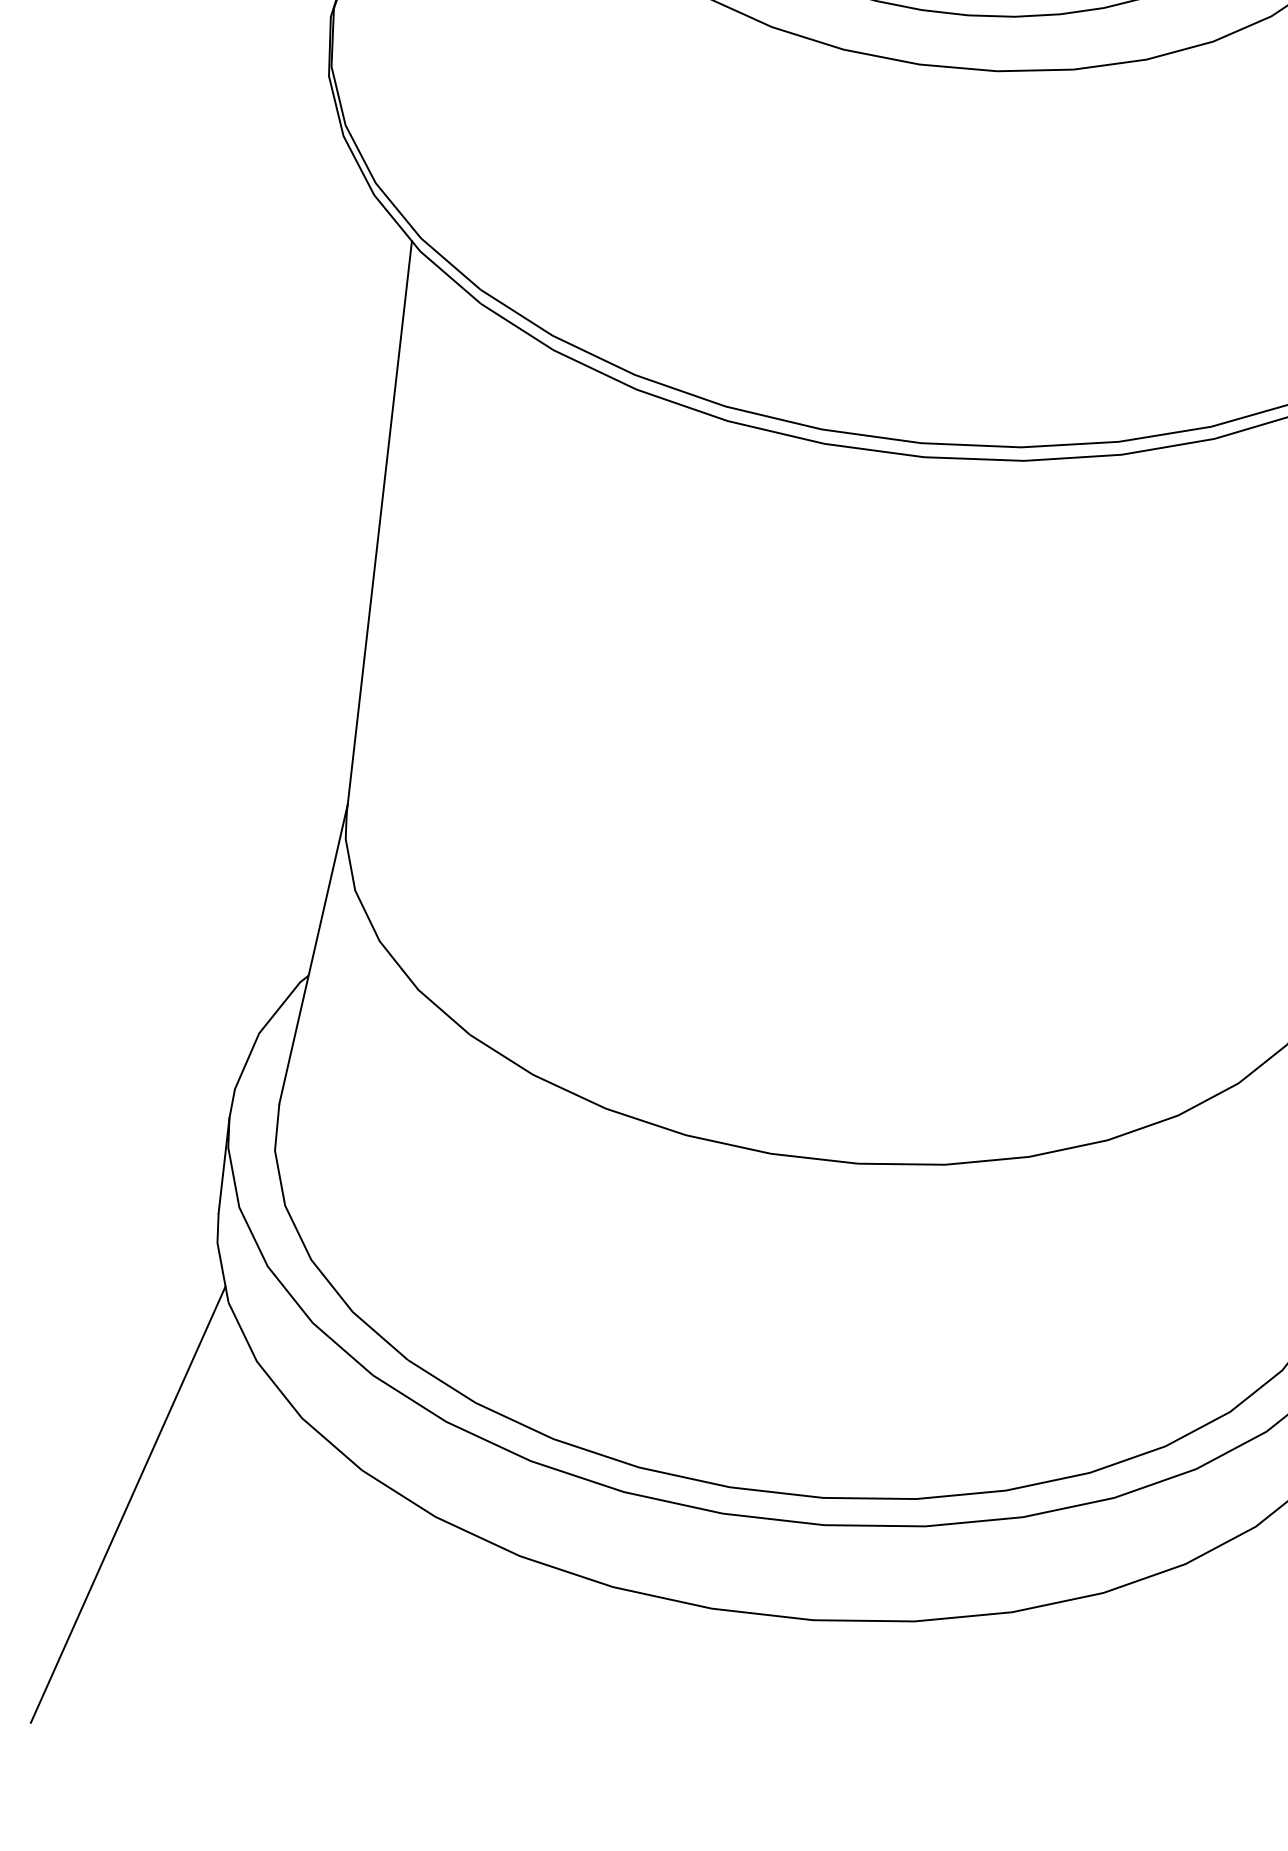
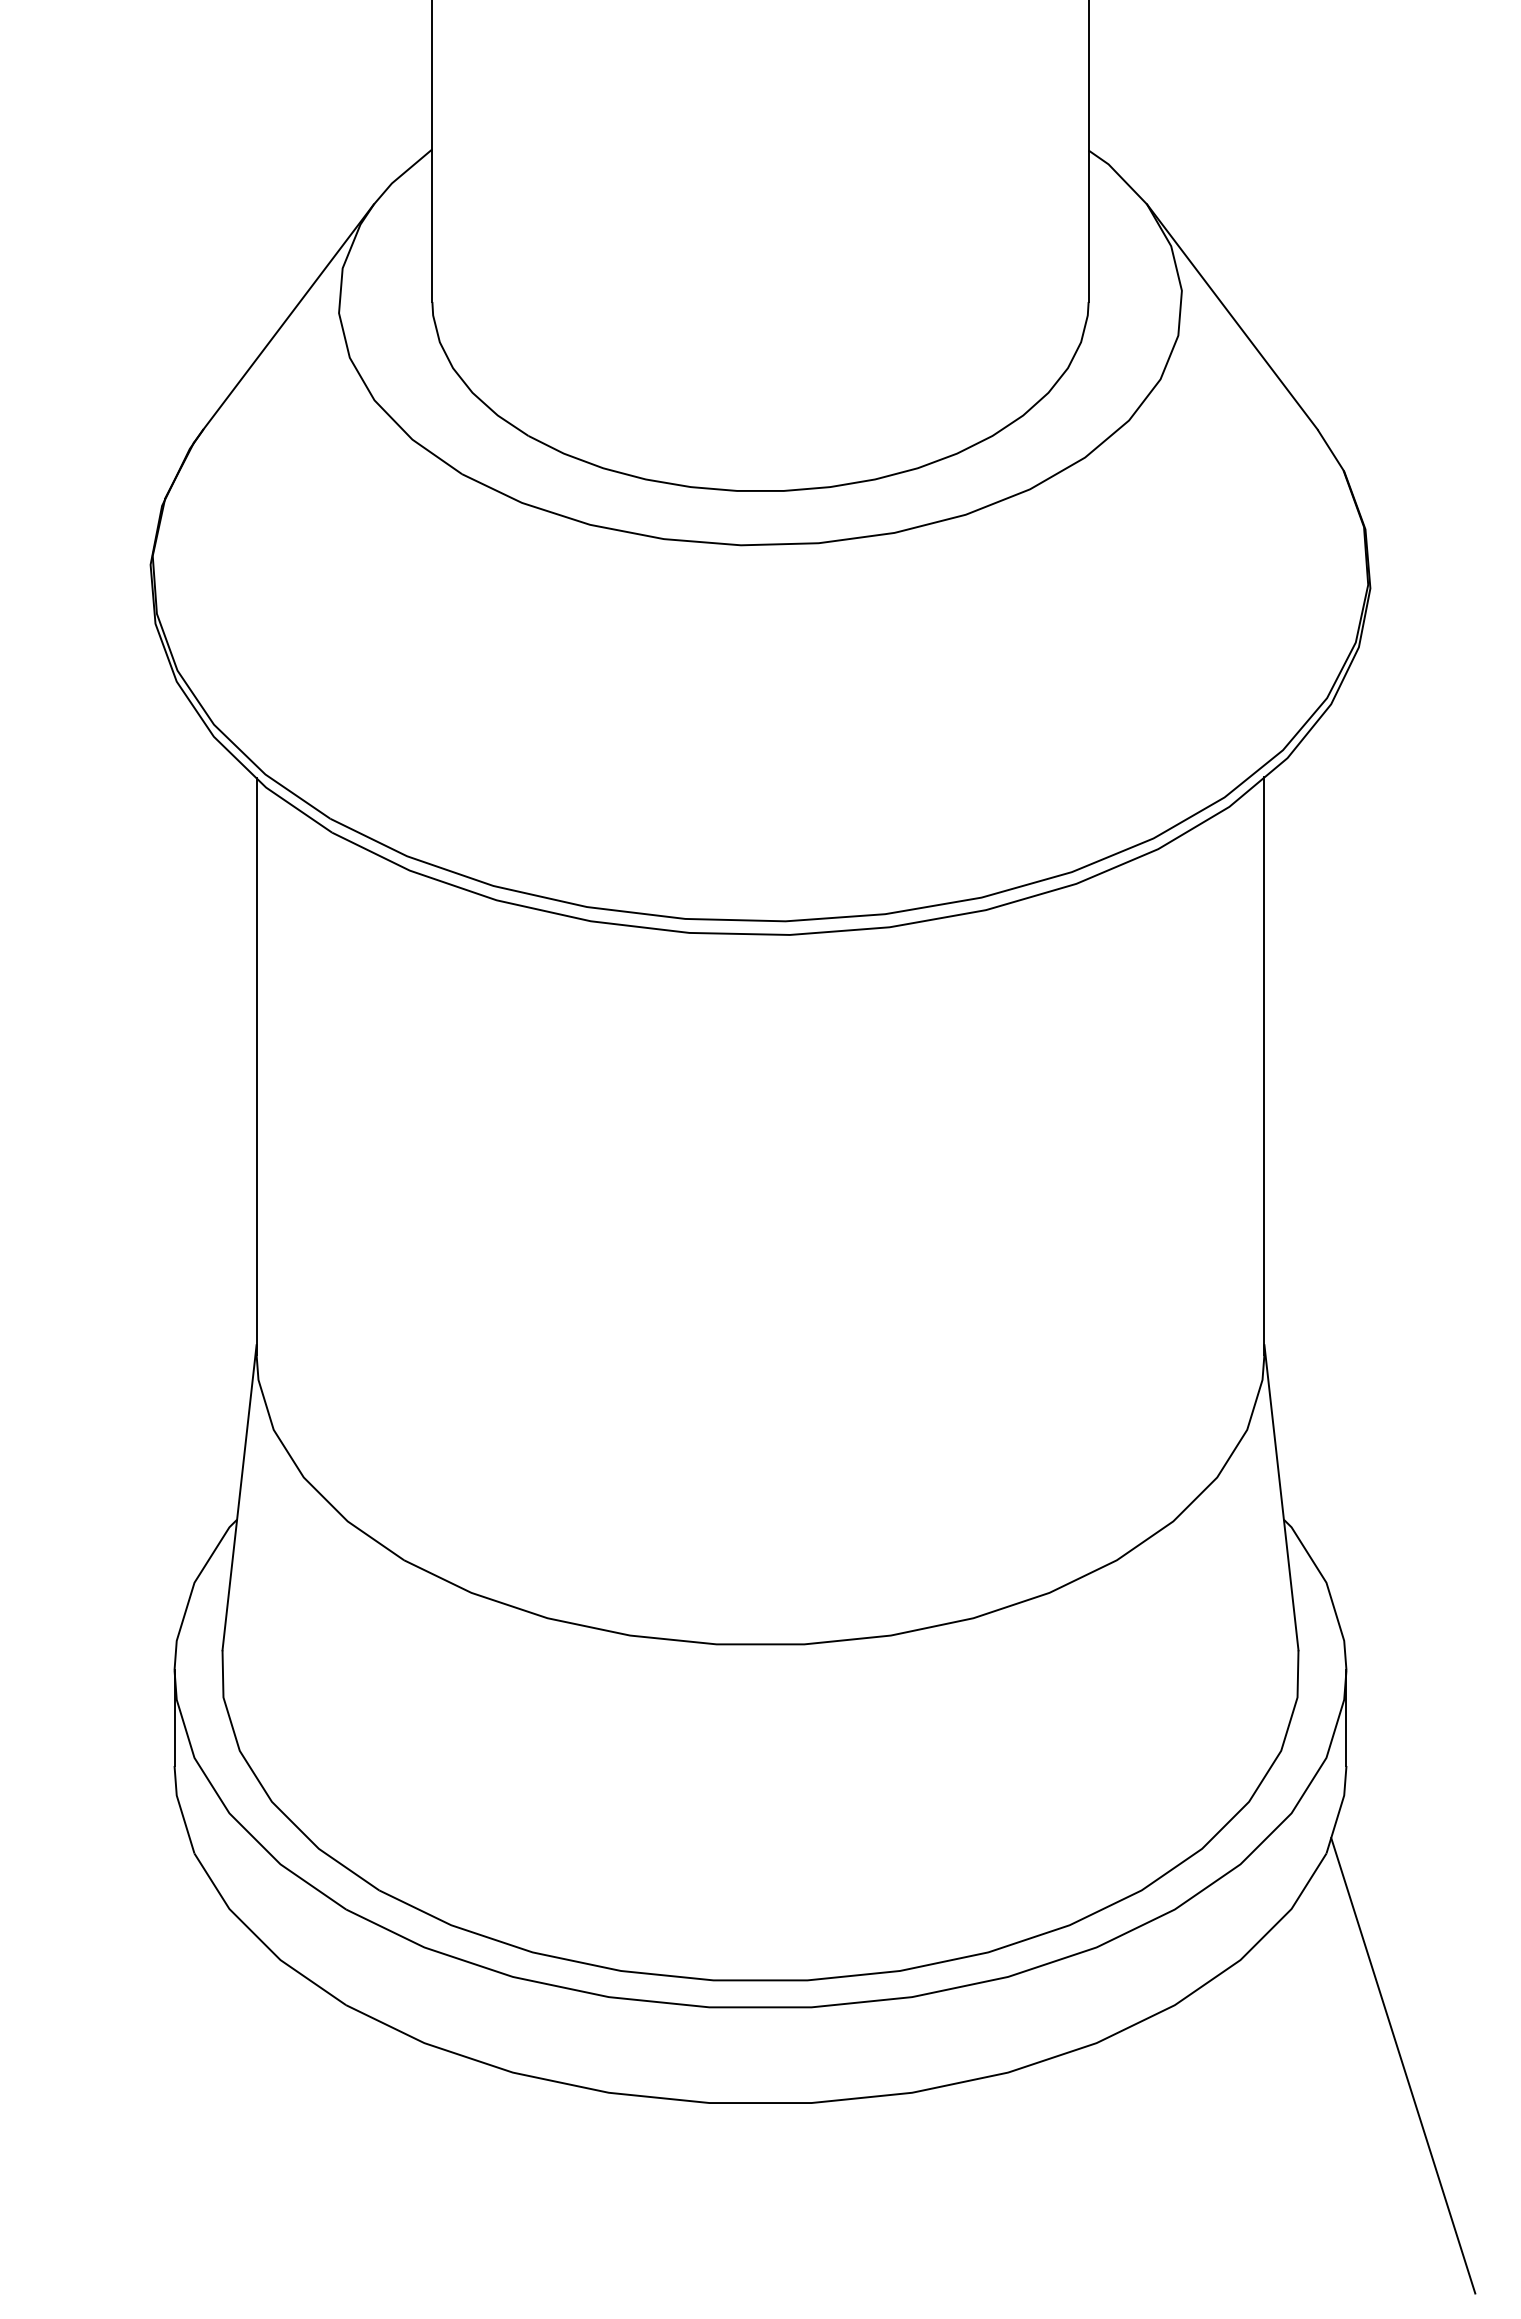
line: (128, 1504) -> (117, 2065), removed

